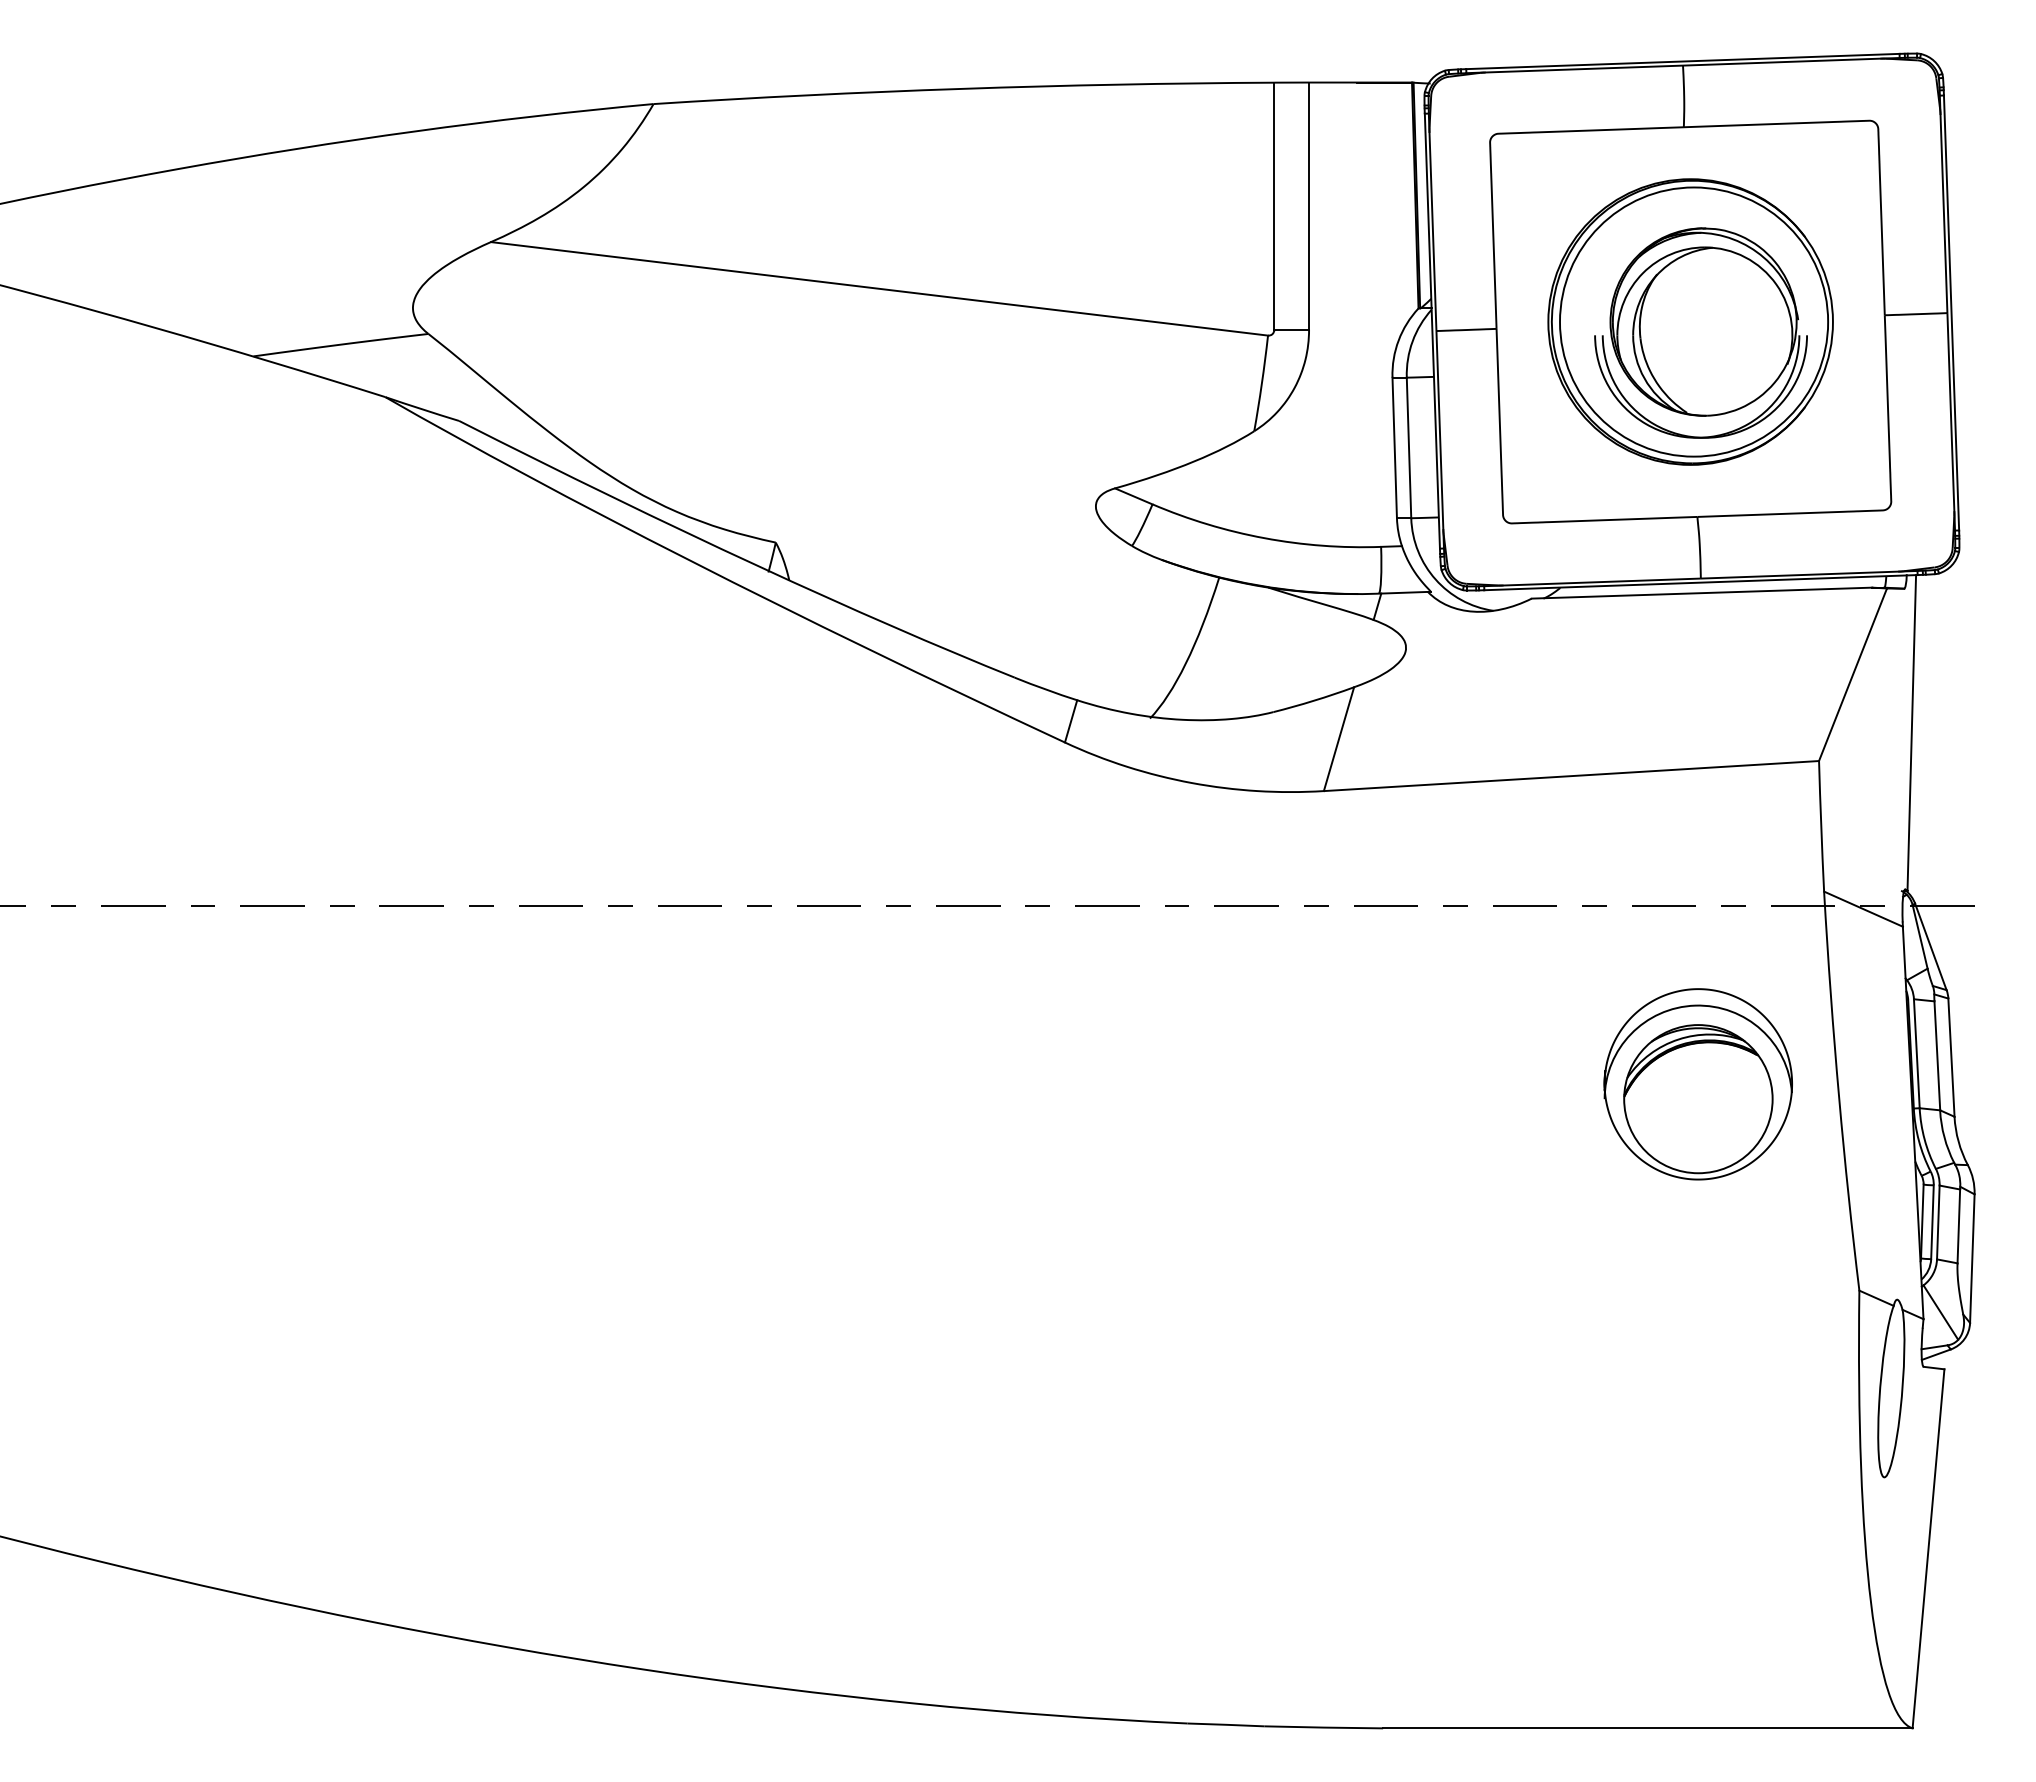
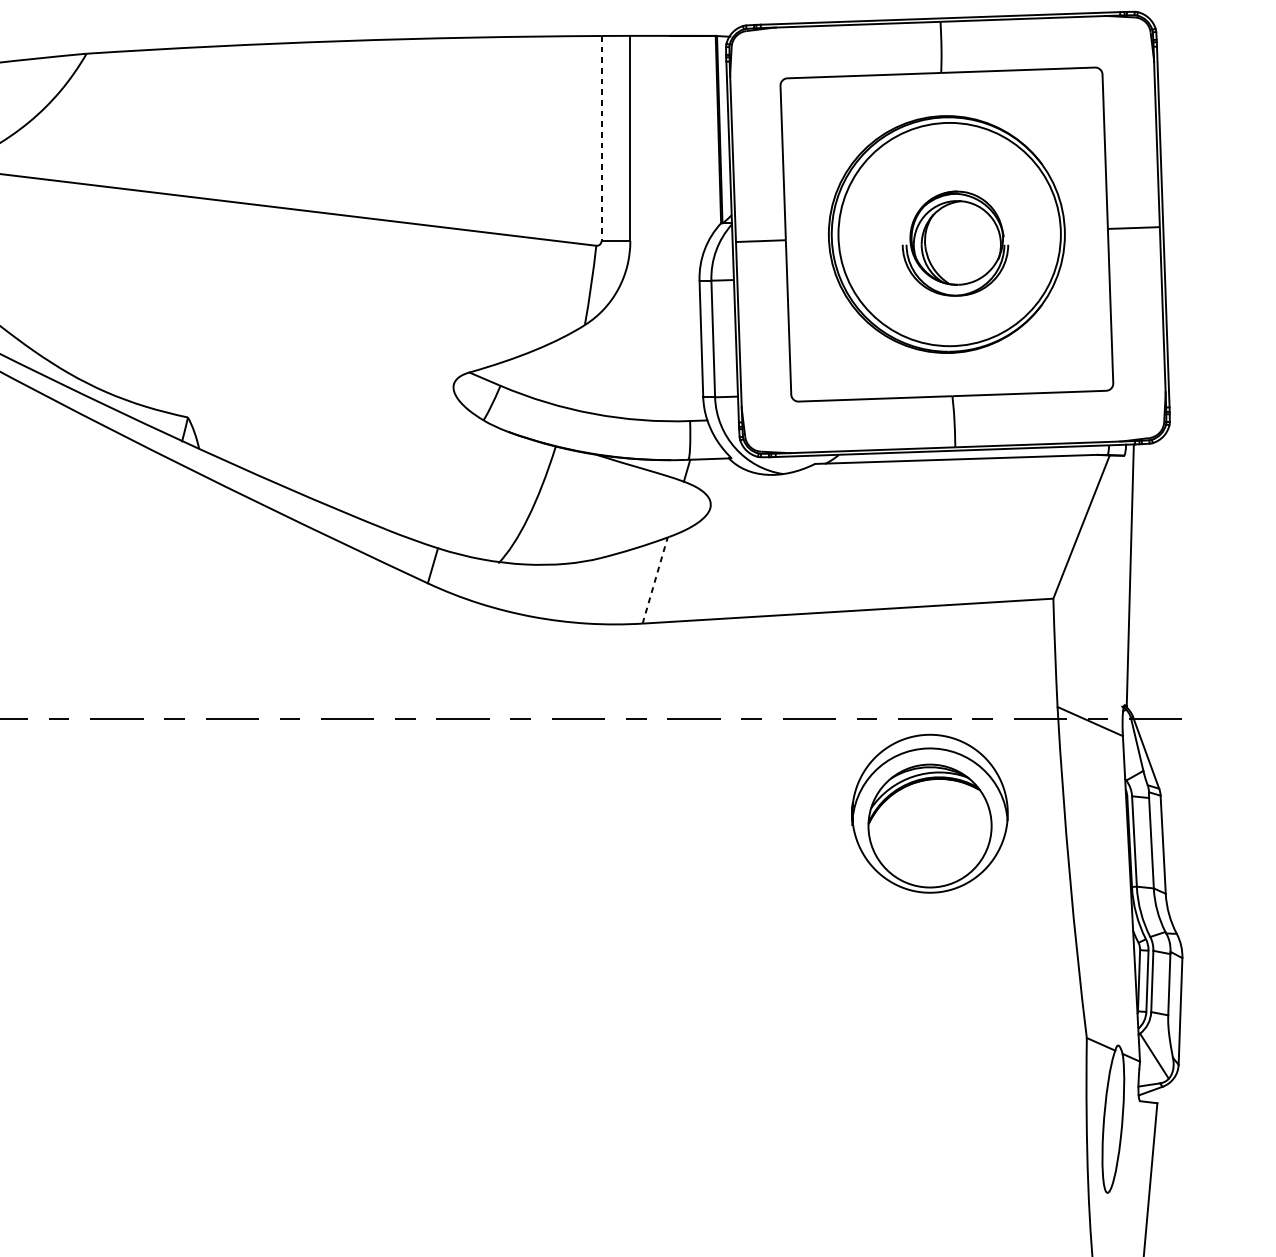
line: (1274, 206) -> (601, 138), solid -> dashed
part: (1700, 332) -> (955, 243), size x0.6
line: (1339, 738) -> (655, 579), solid -> dashed
part: (1697, 1084) -> (929, 813), moved

